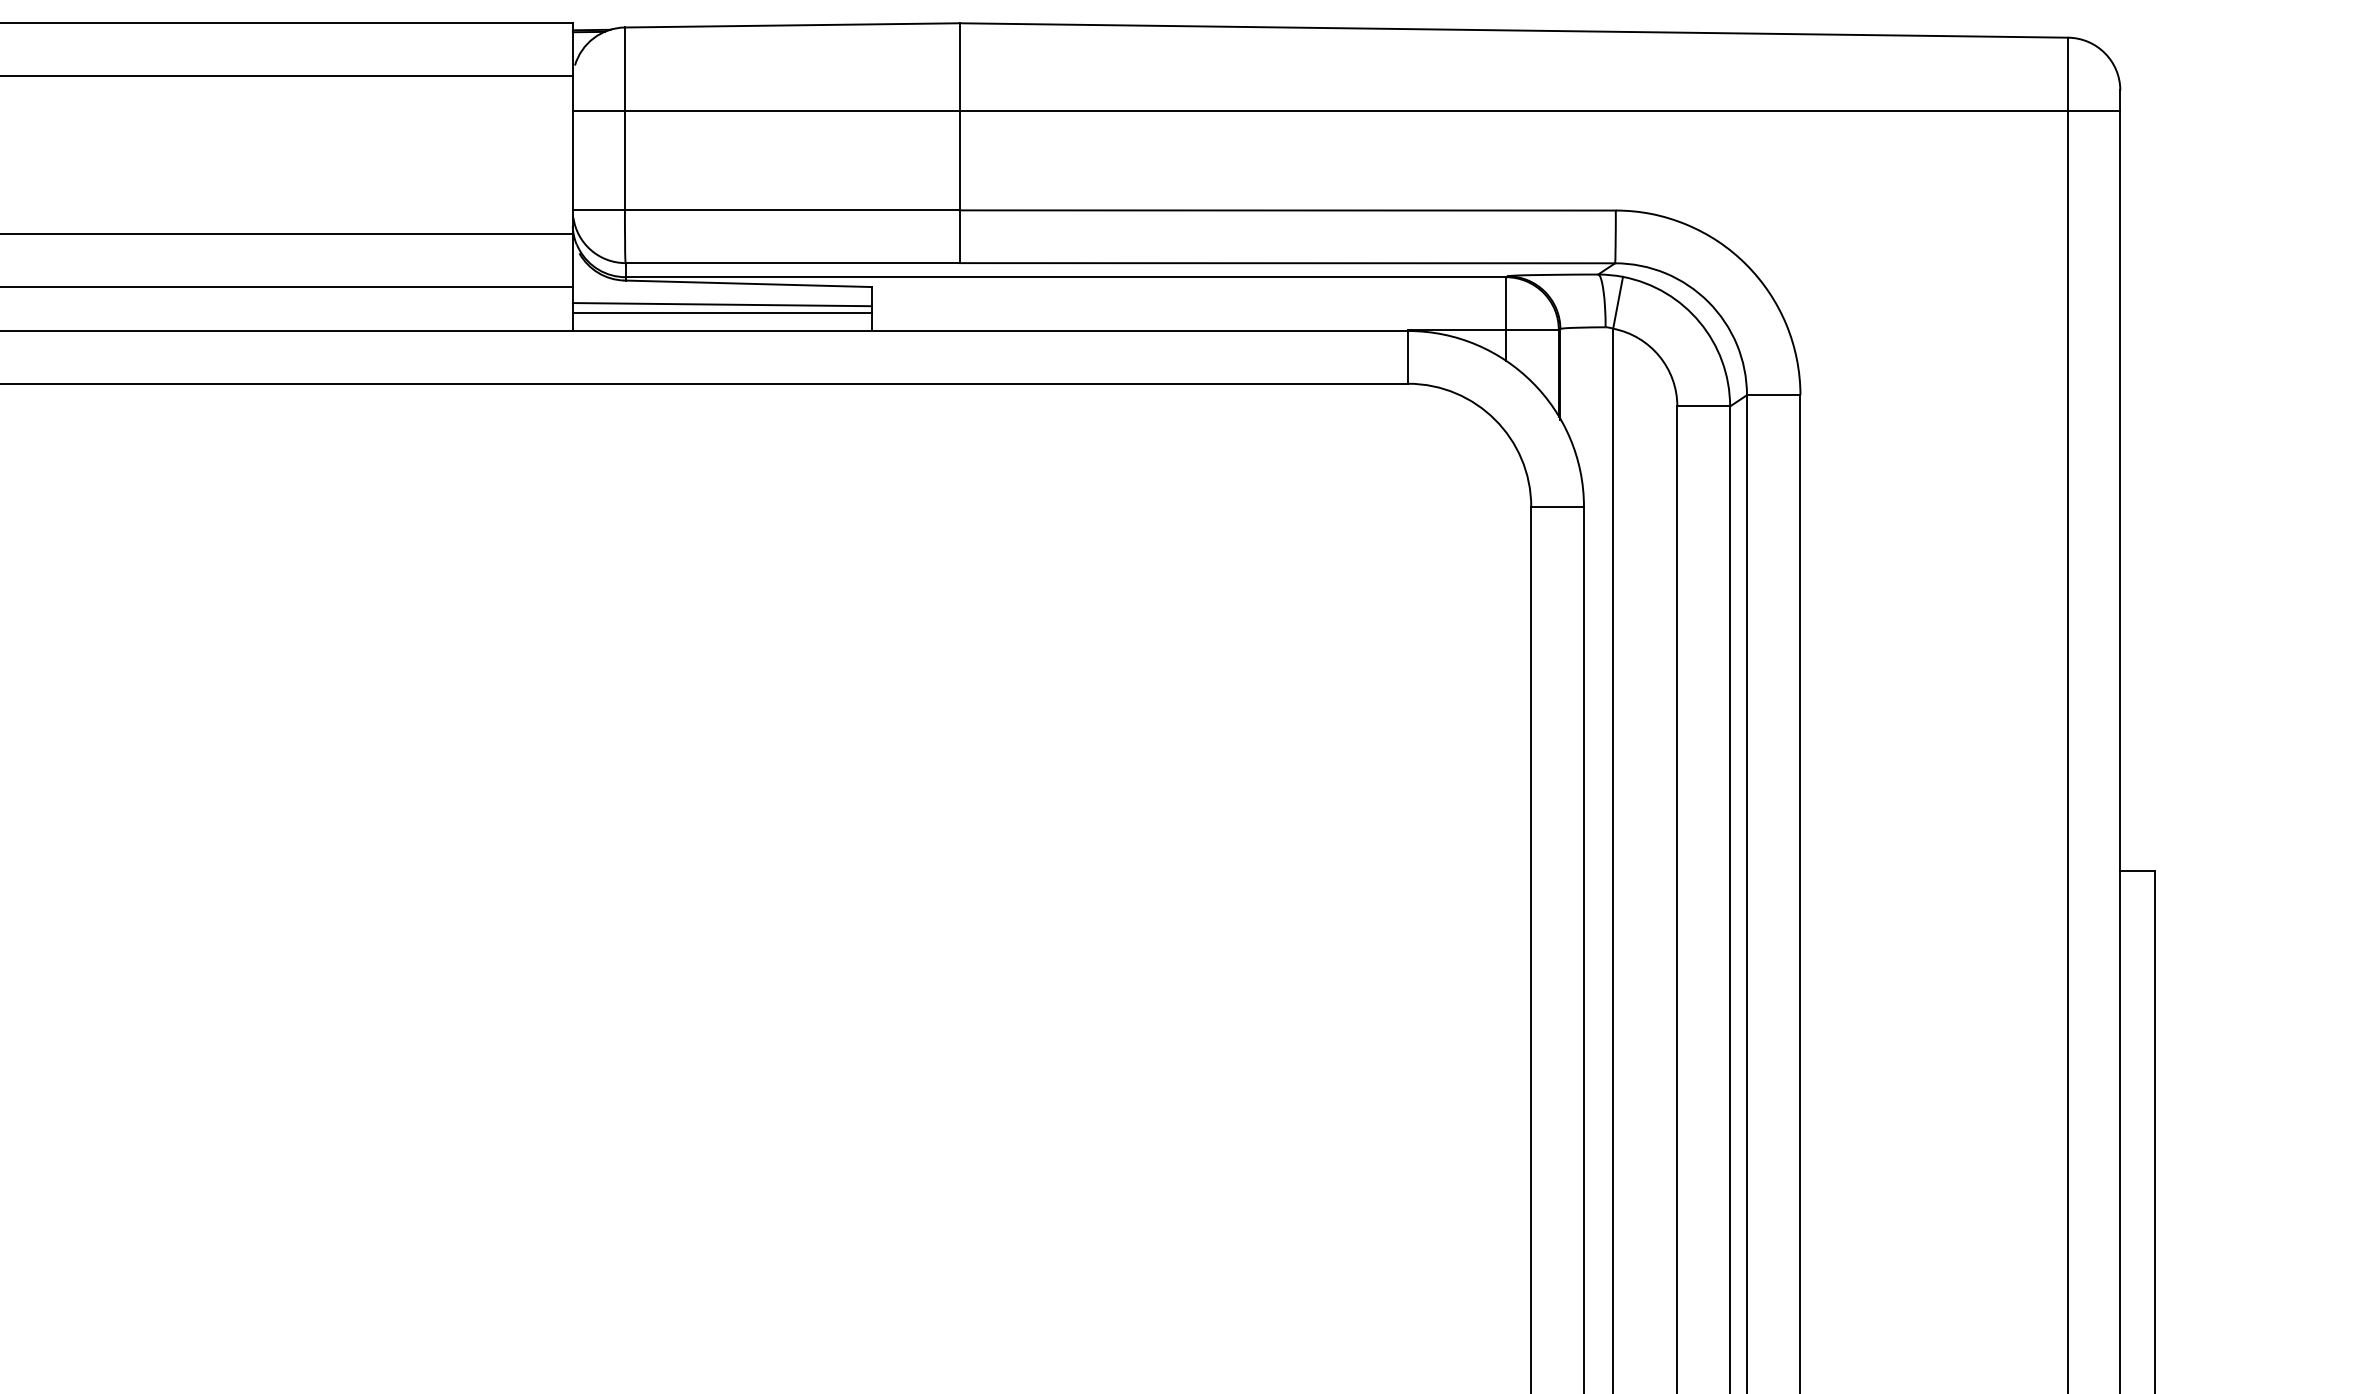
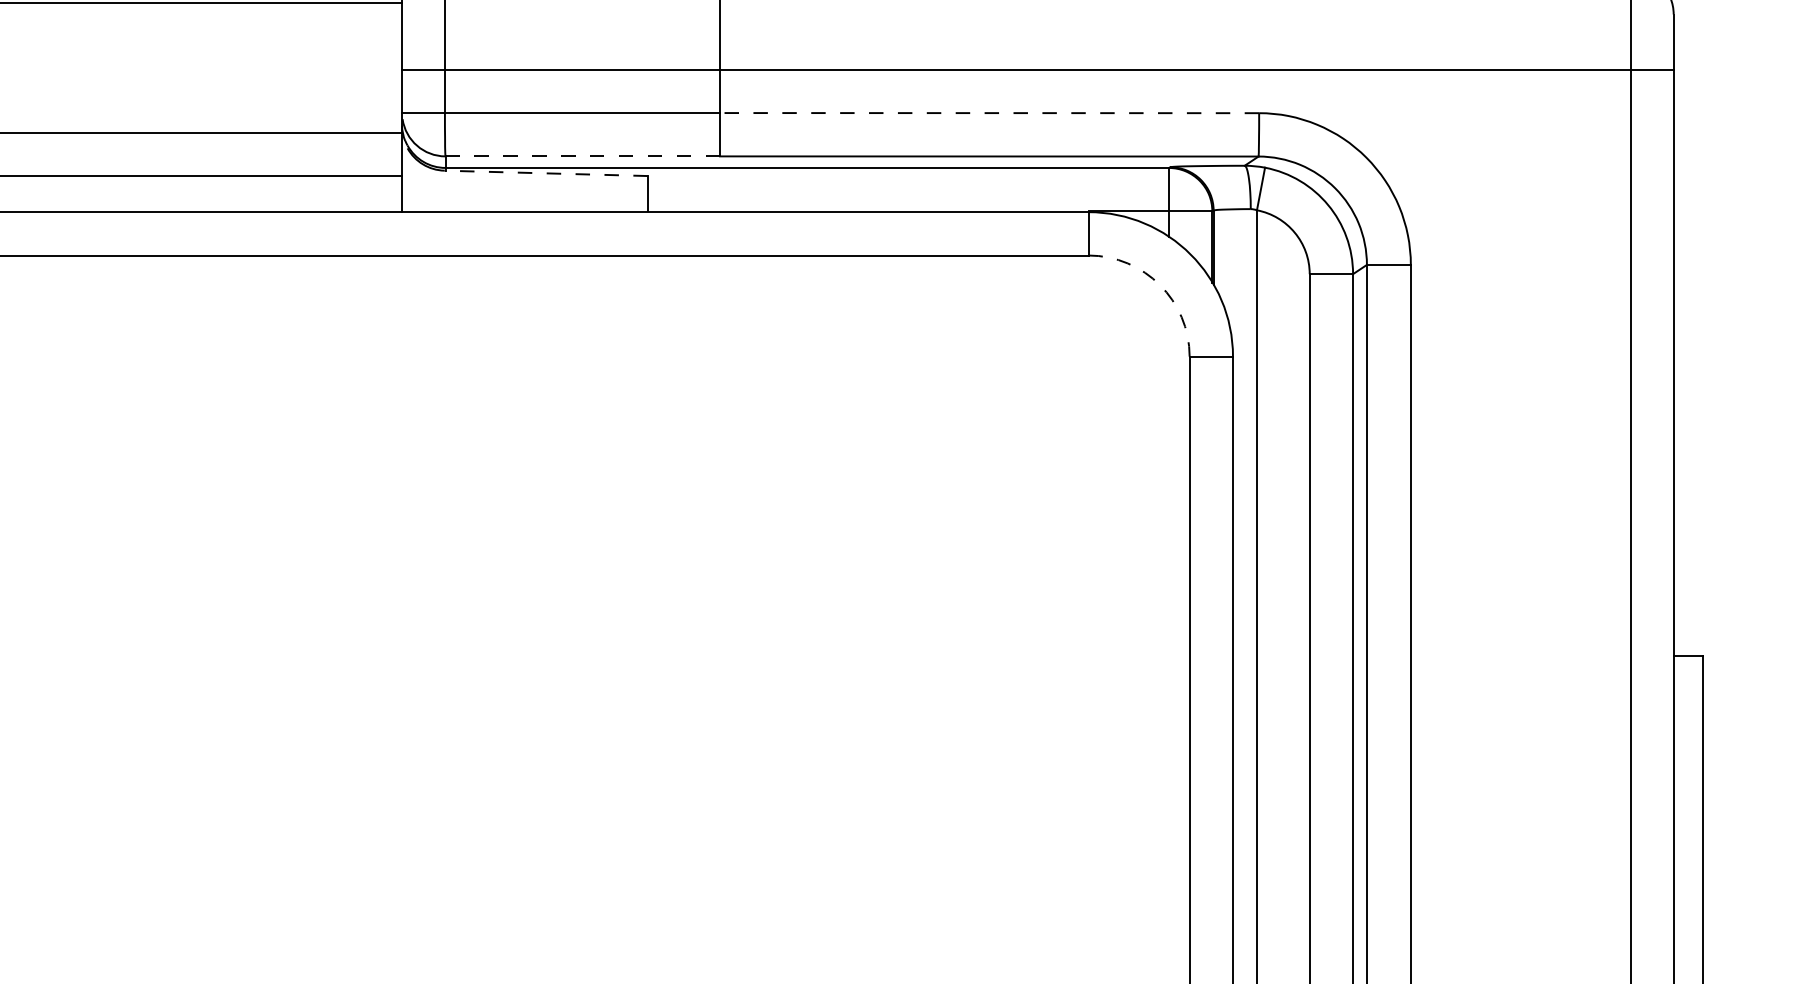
line: (1346, 111) -> (1037, 70), moved
line: (1287, 210) -> (989, 113), solid -> dashed
line: (793, 263) -> (583, 156), solid -> dashed
line: (748, 283) -> (546, 173), solid -> dashed
line: (721, 304) -> (524, 190), removed
line: (721, 313) -> (524, 197), removed
arc: (1495, 419) -> (1160, 284), solid -> dashed

